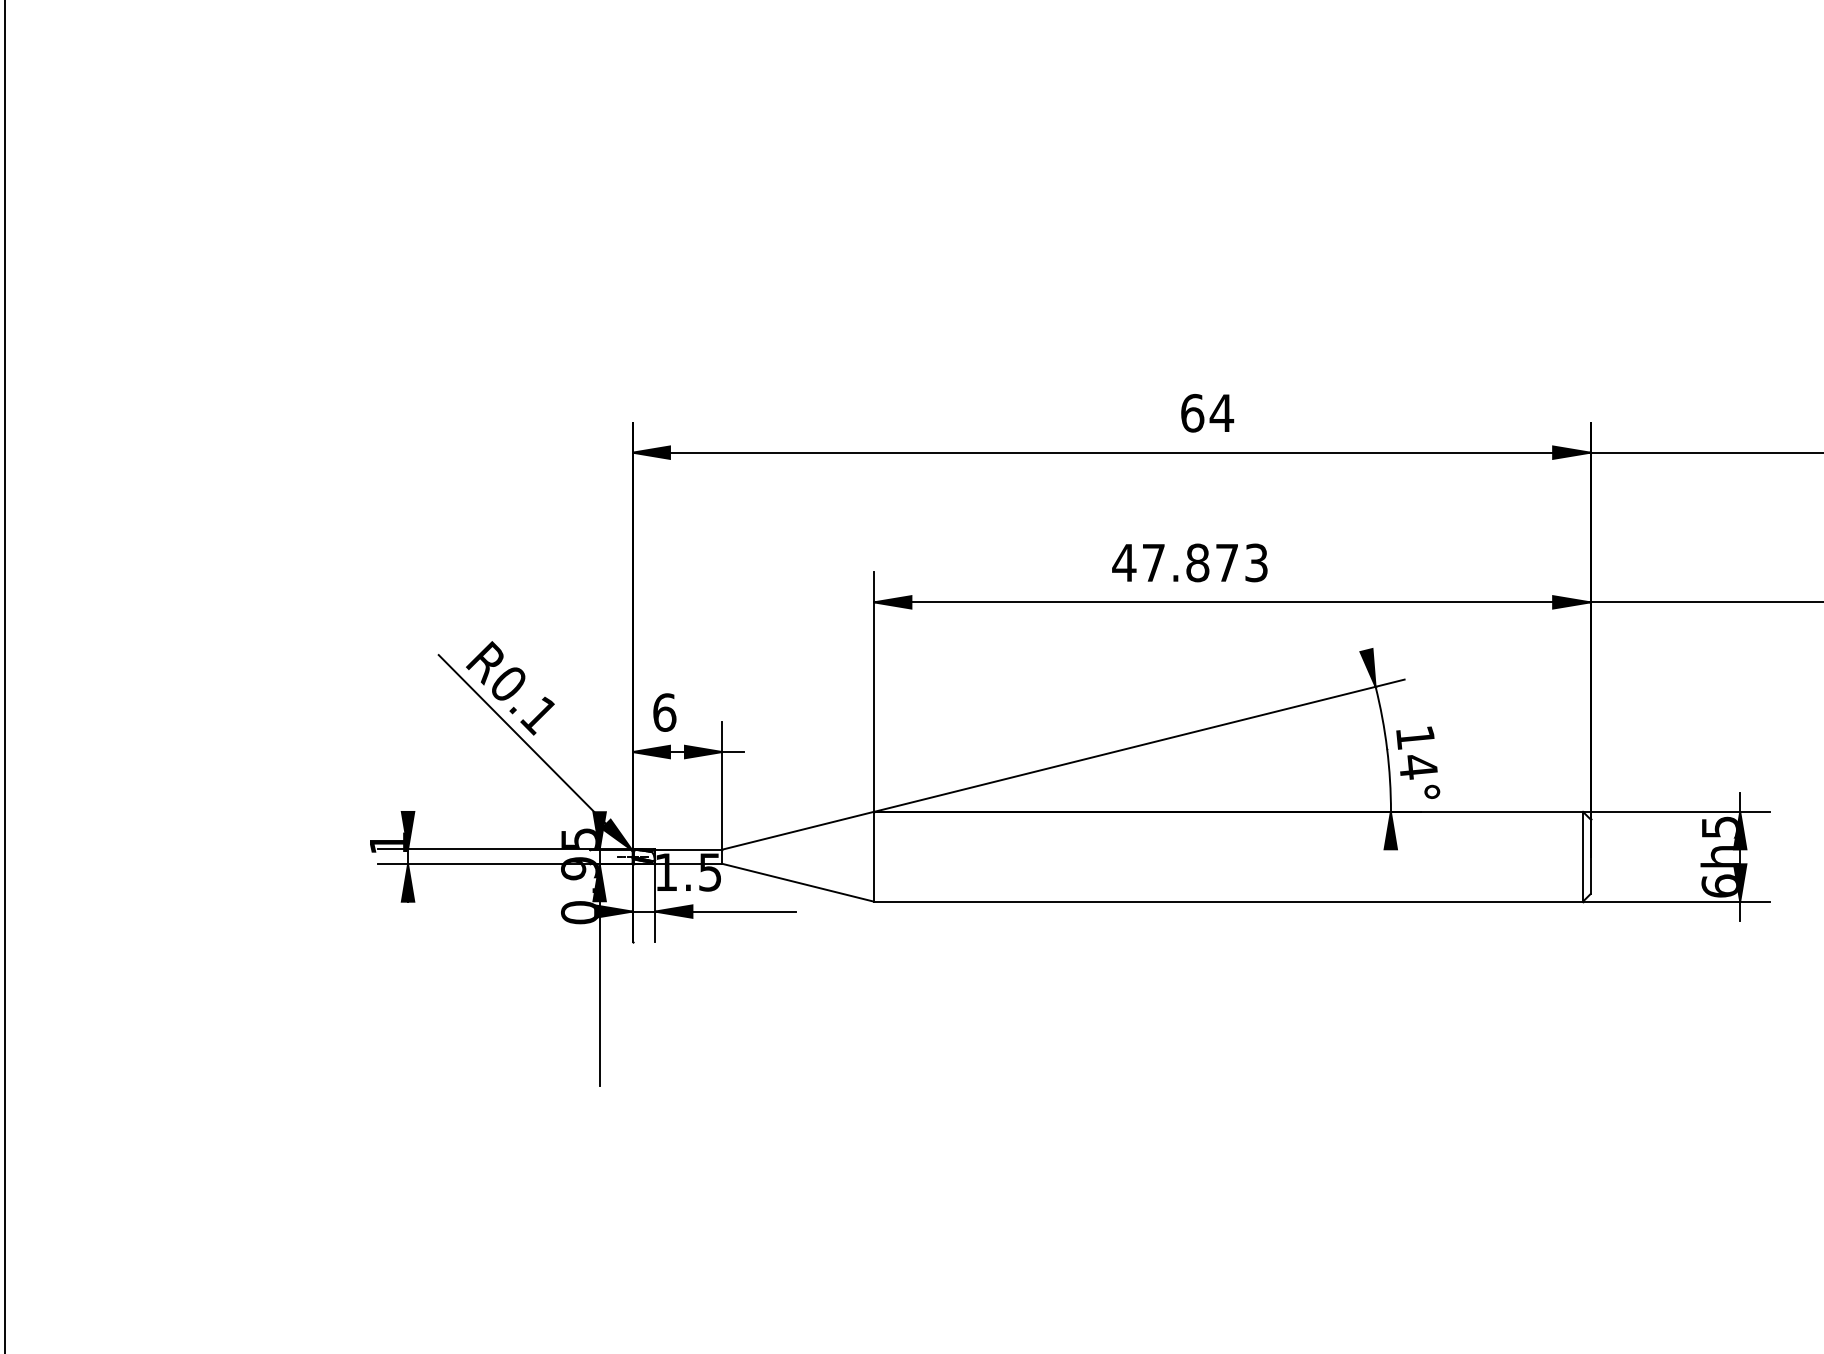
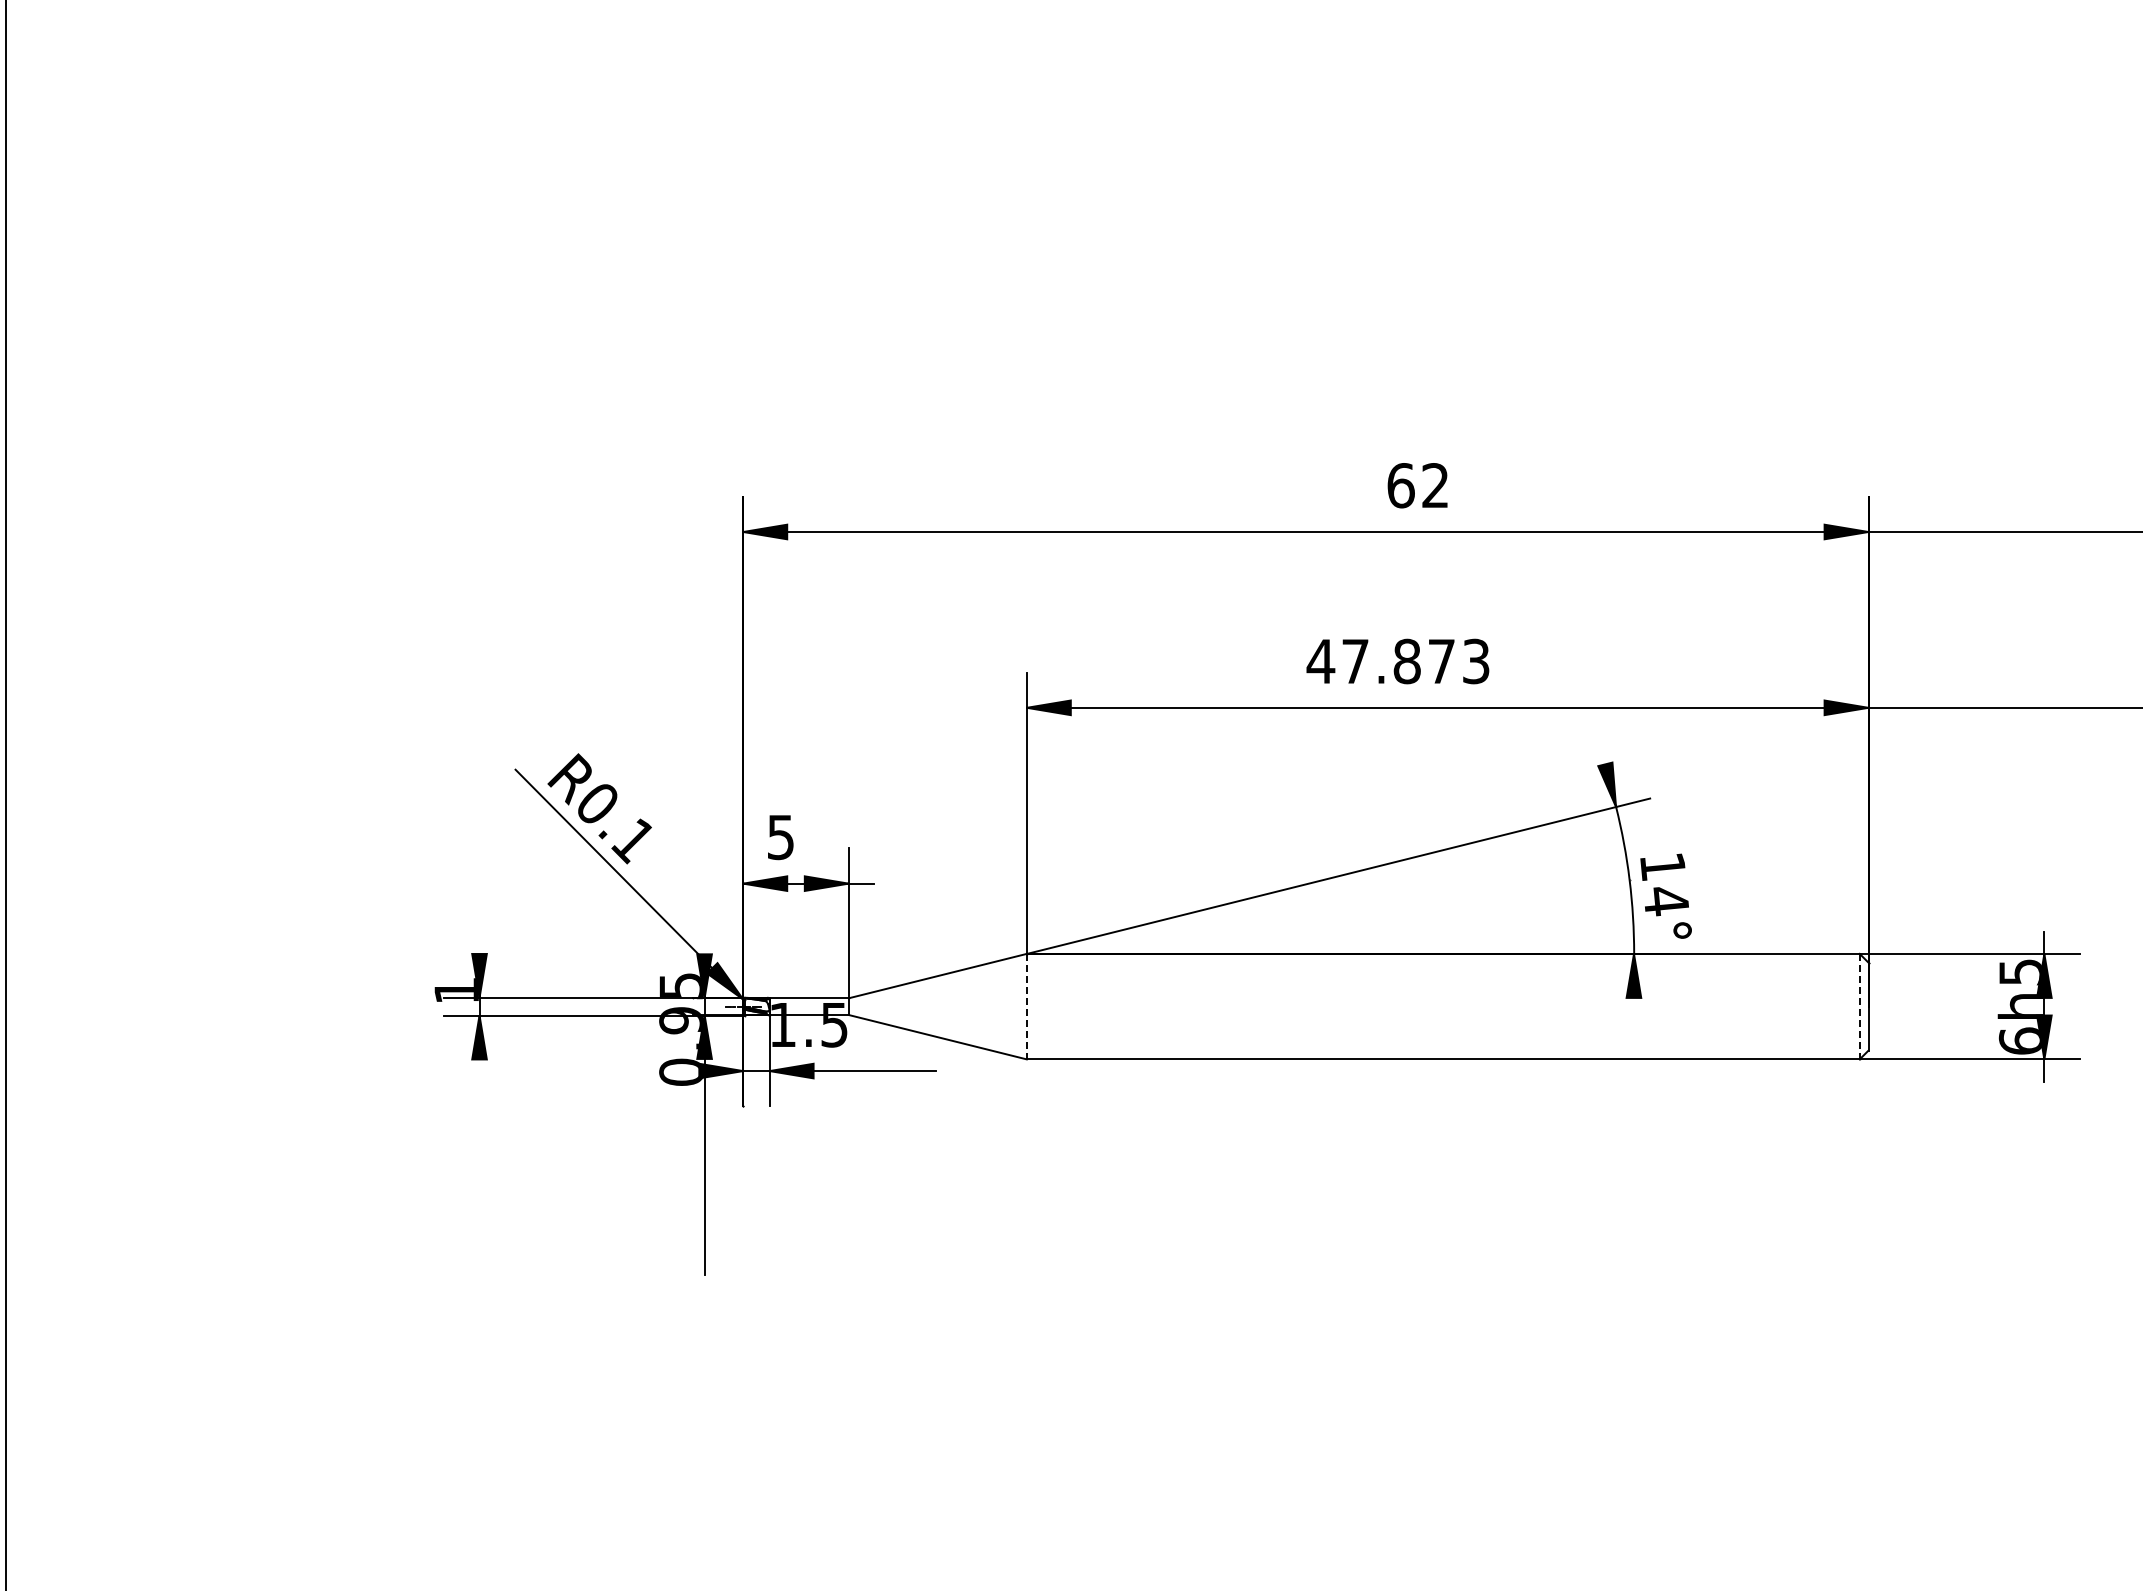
text: (1221, 413) -> (1435, 485), 64 -> 62
text: (664, 712) -> (780, 837), 6 -> 5
line: (873, 856) -> (1026, 1006), solid -> dashed
line: (1582, 856) -> (1859, 1006), solid -> dashed

